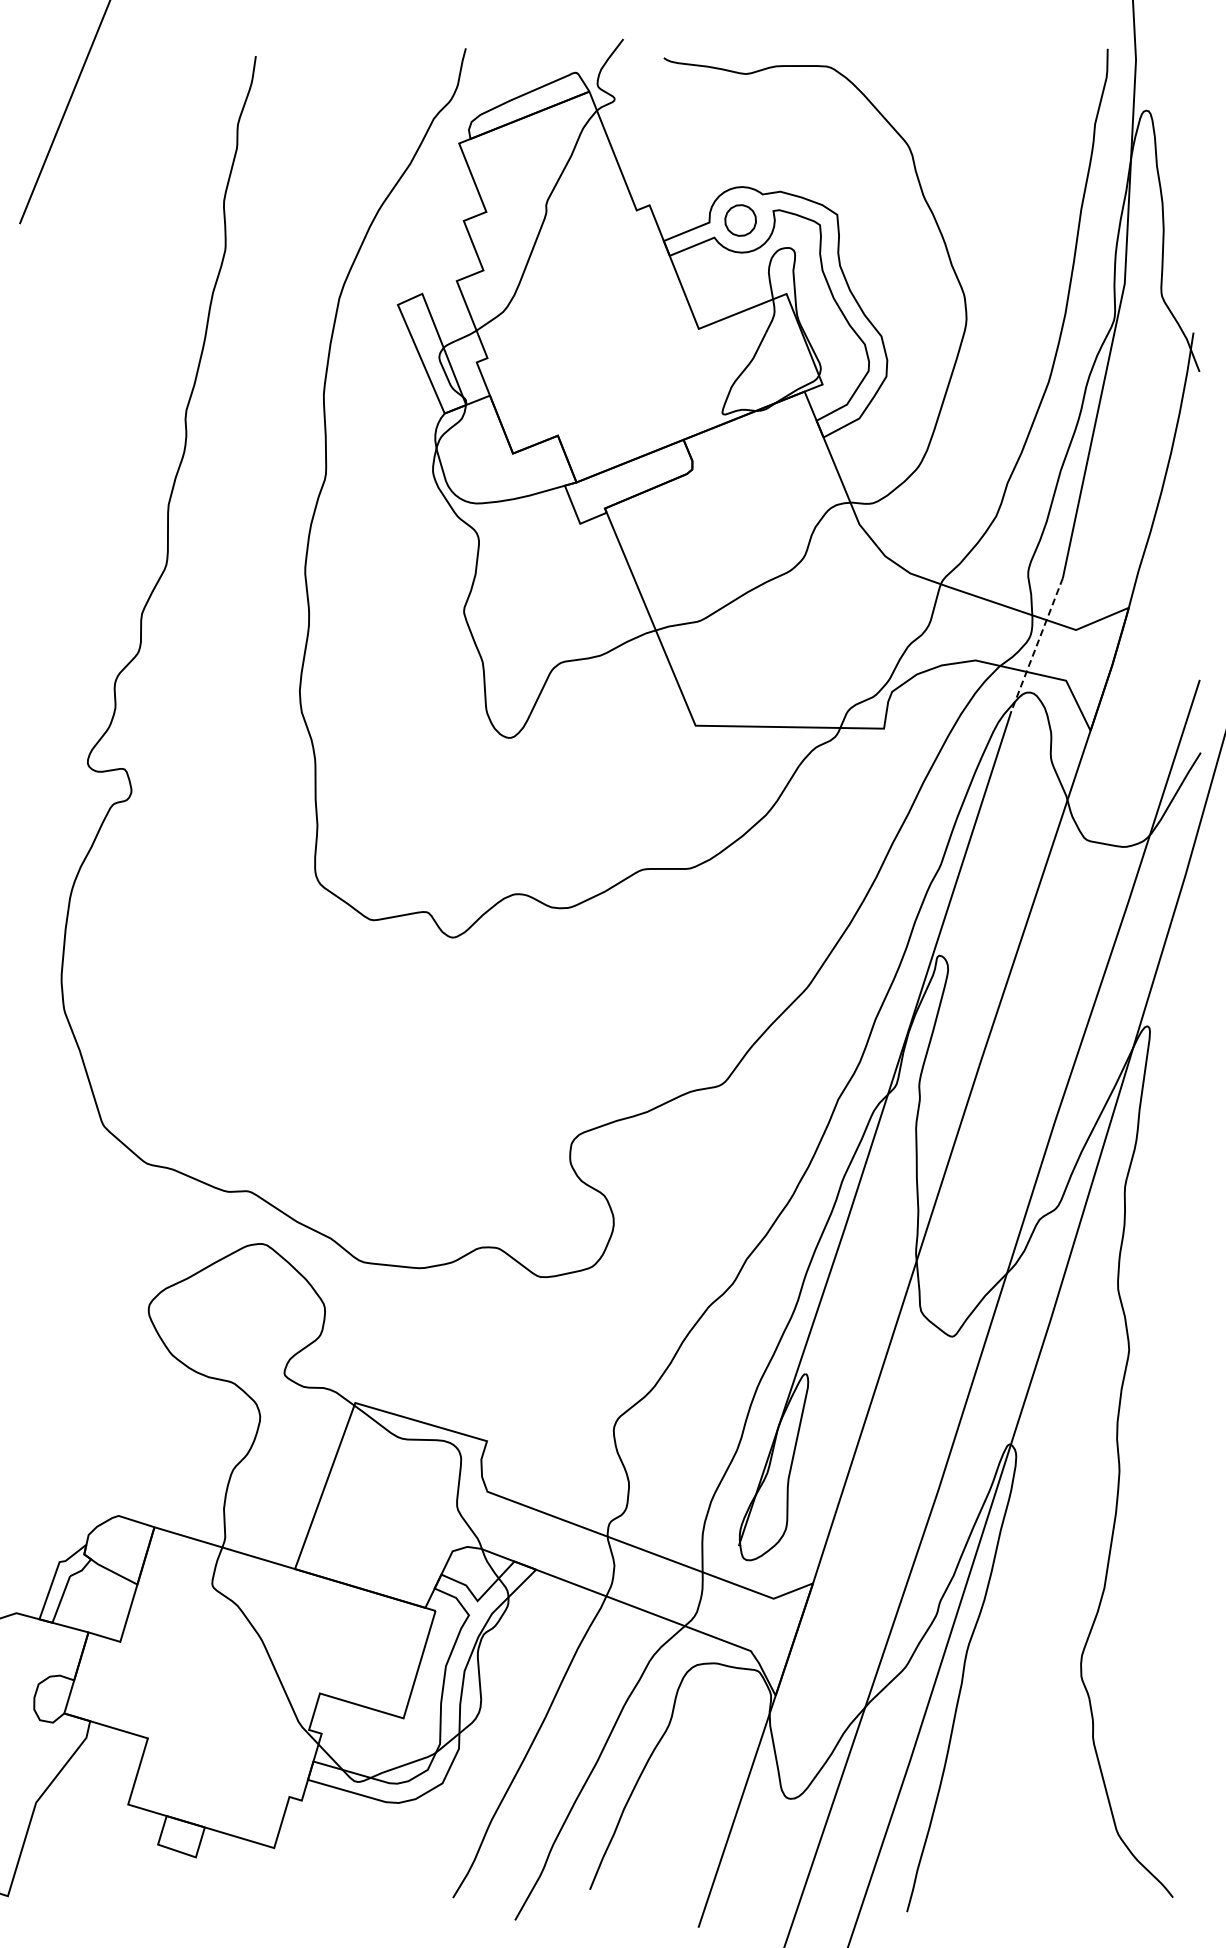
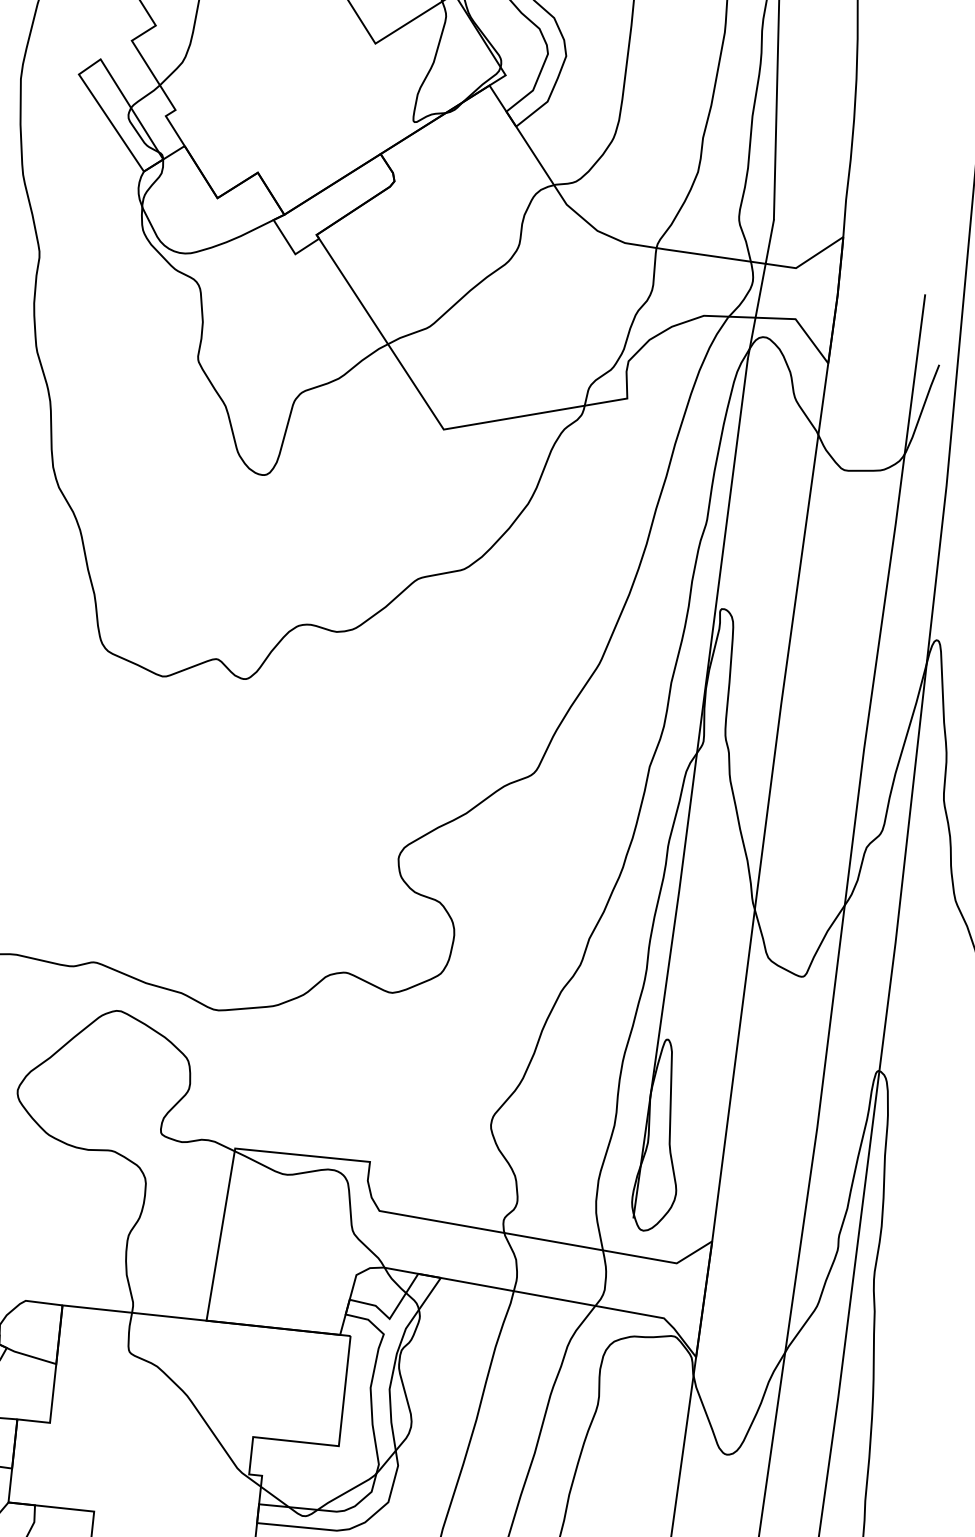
line: (1036, 645) -> (760, 290), dashed -> solid

